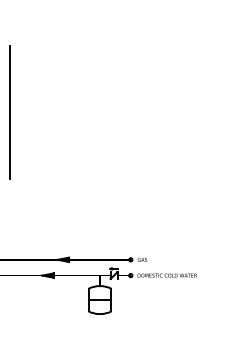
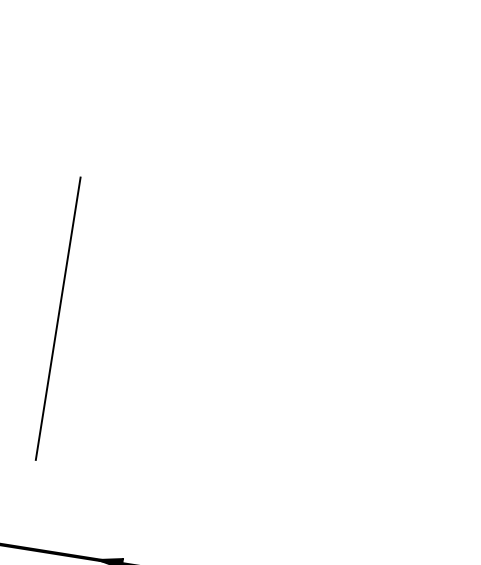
line: (9, 112) -> (57, 318), moved

